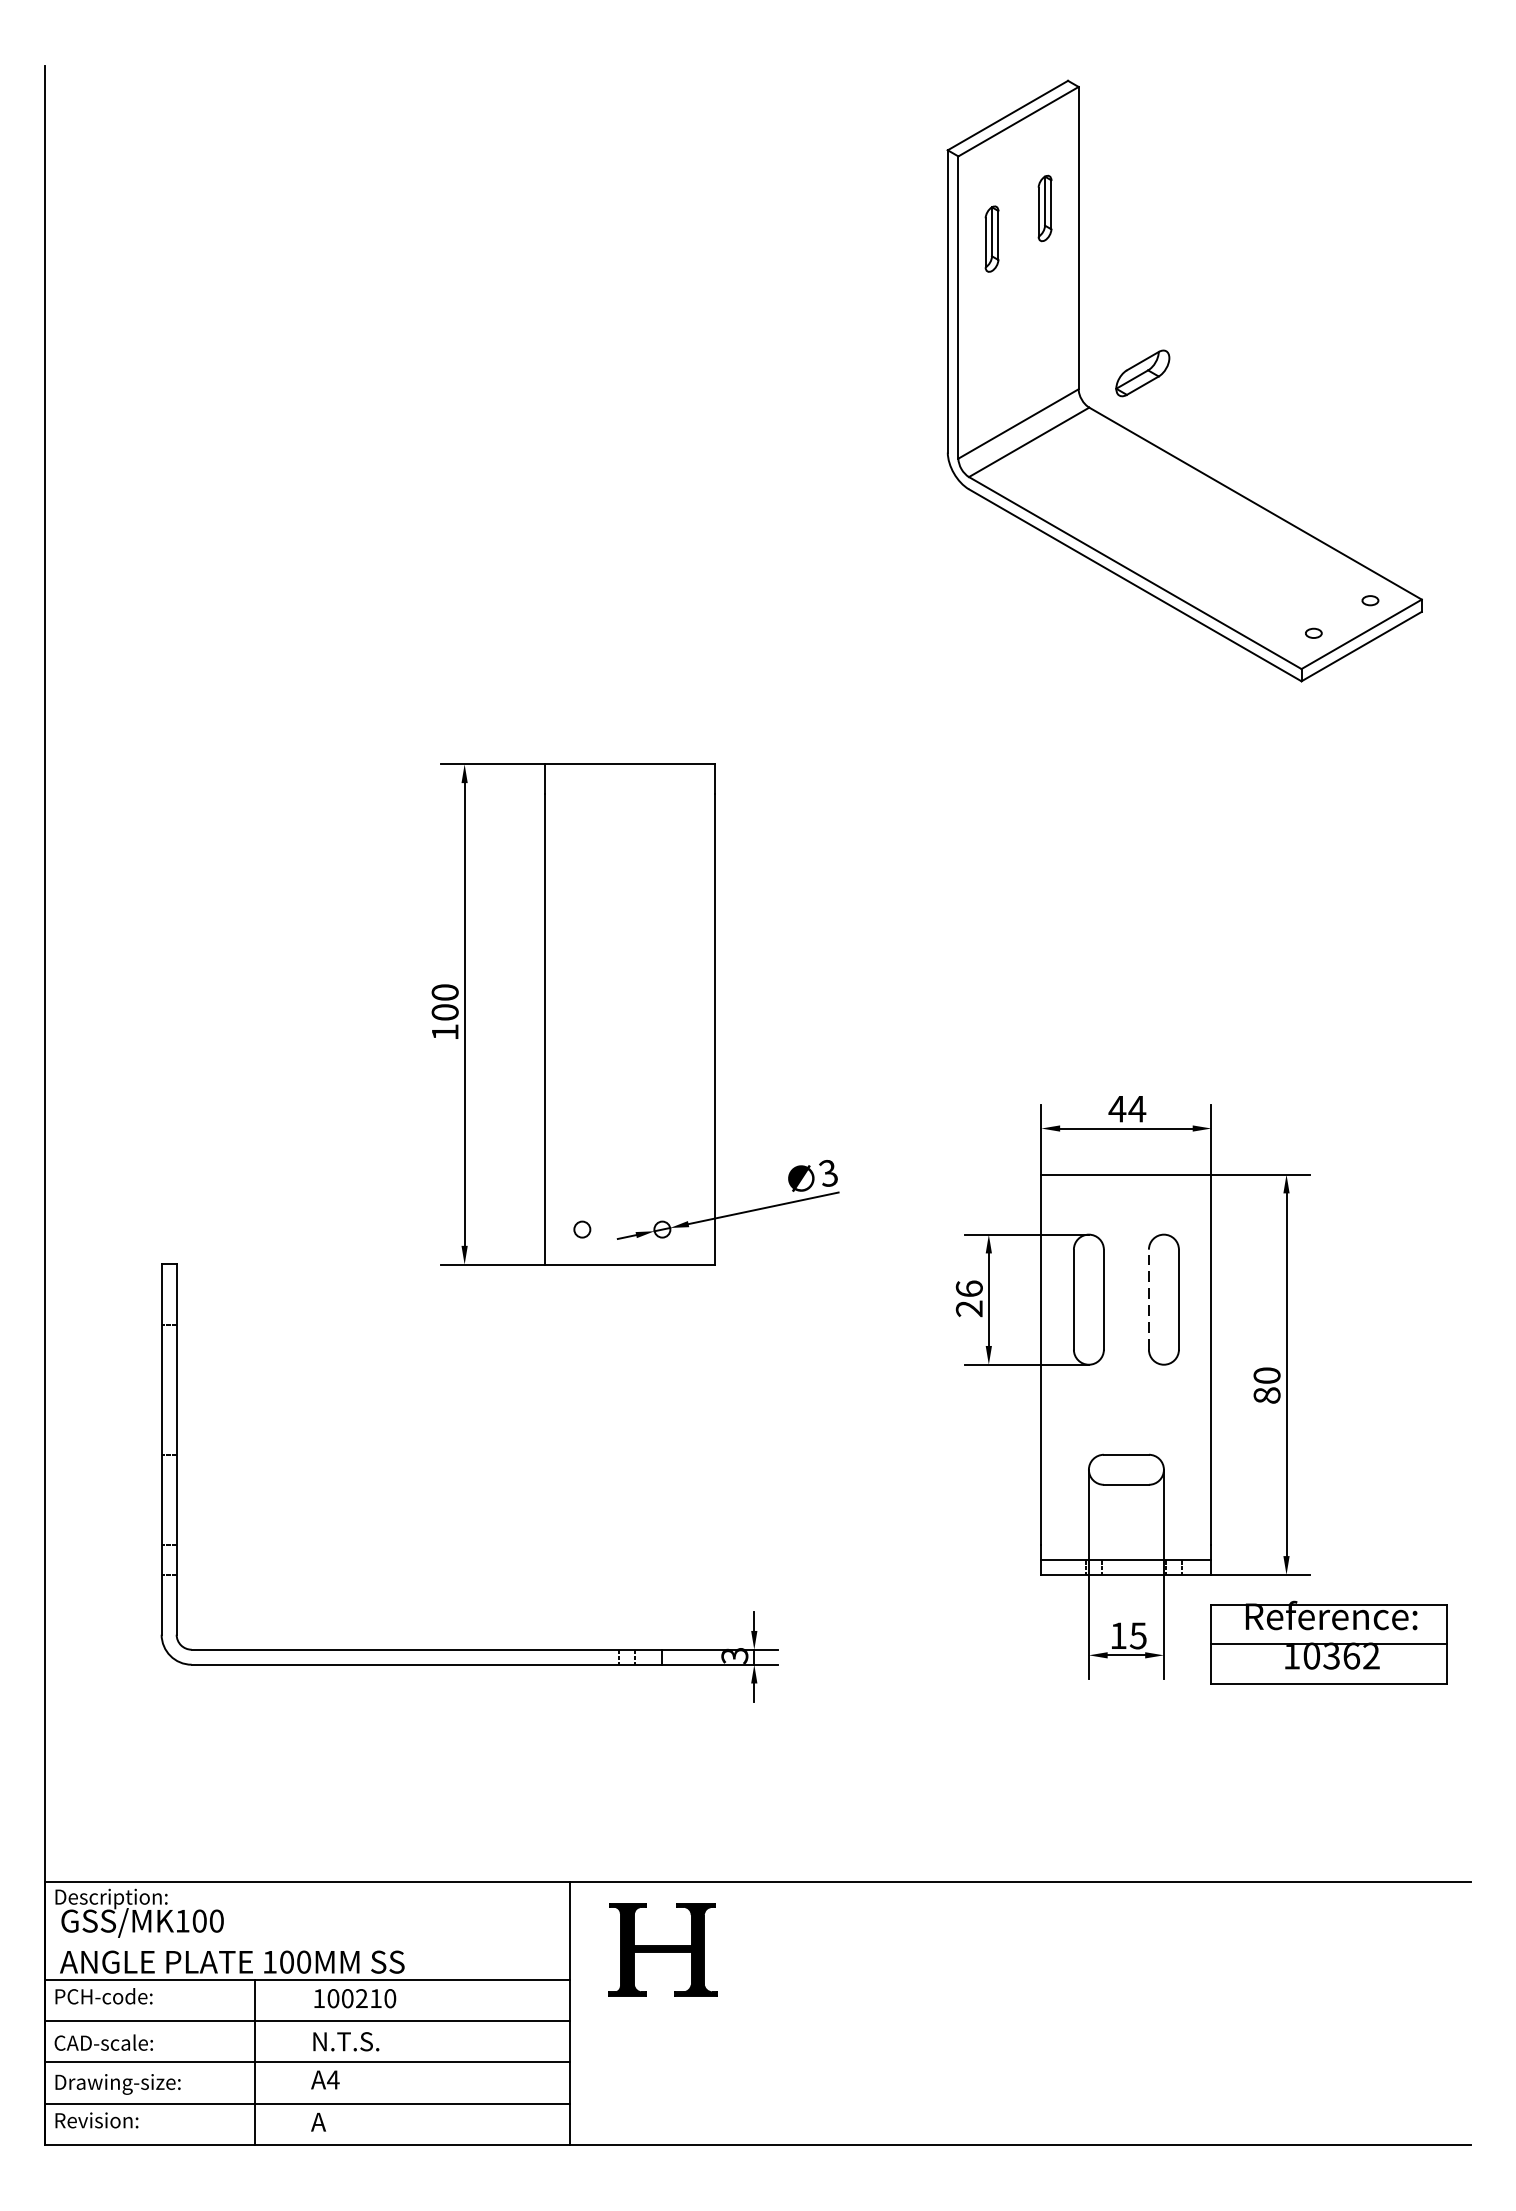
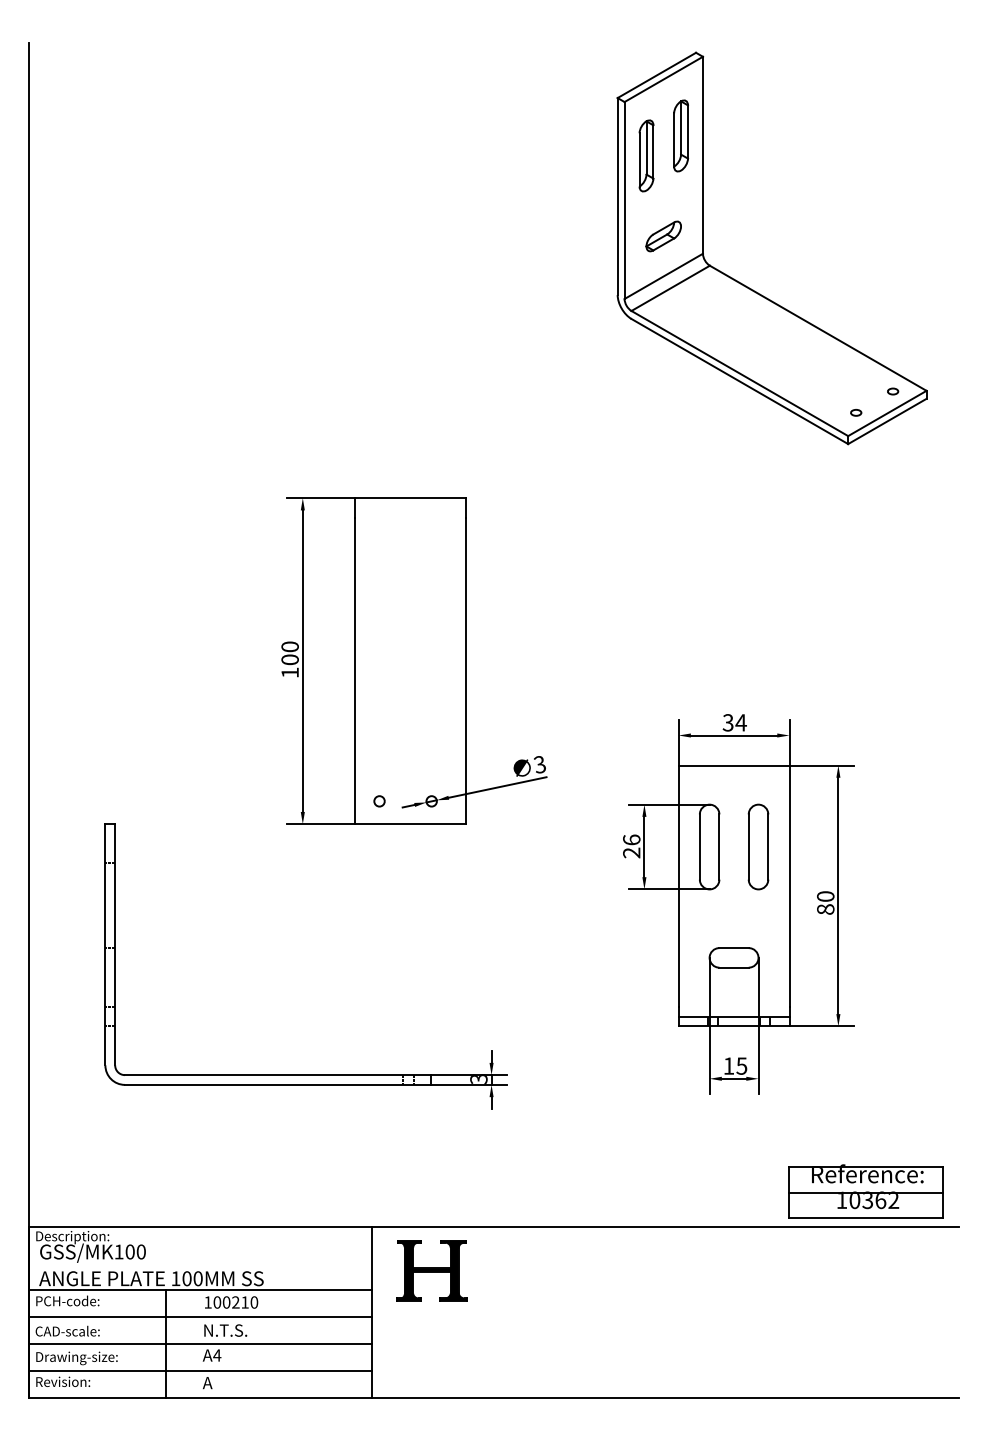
part: (1044, 207) -> (680, 135), size x1.67
part: (992, 238) -> (646, 155), size x1.67
part: (1142, 373) -> (663, 236), moved
text: (1117, 1108) -> (728, 722), 44 -> 34
line: (1148, 1300) -> (748, 847), dashed -> solid
part: (1328, 1642) -> (865, 1191), moved

